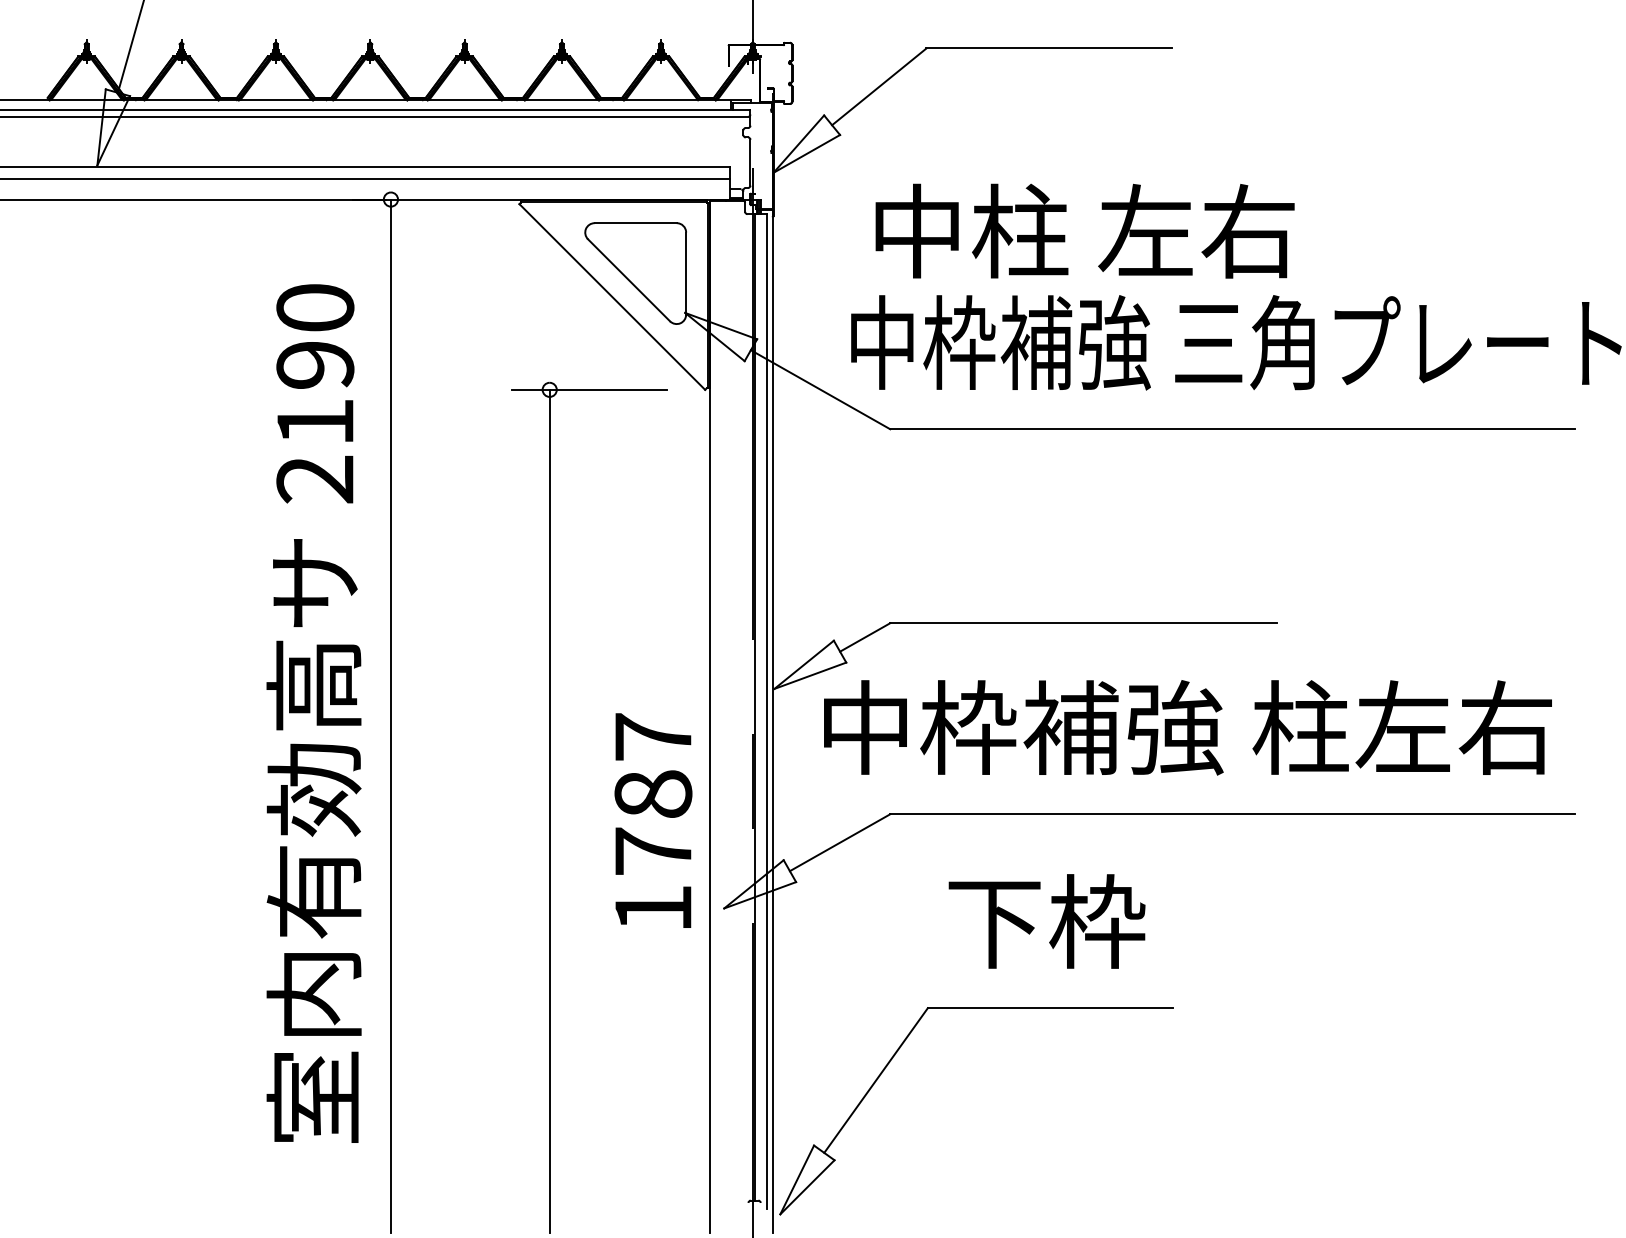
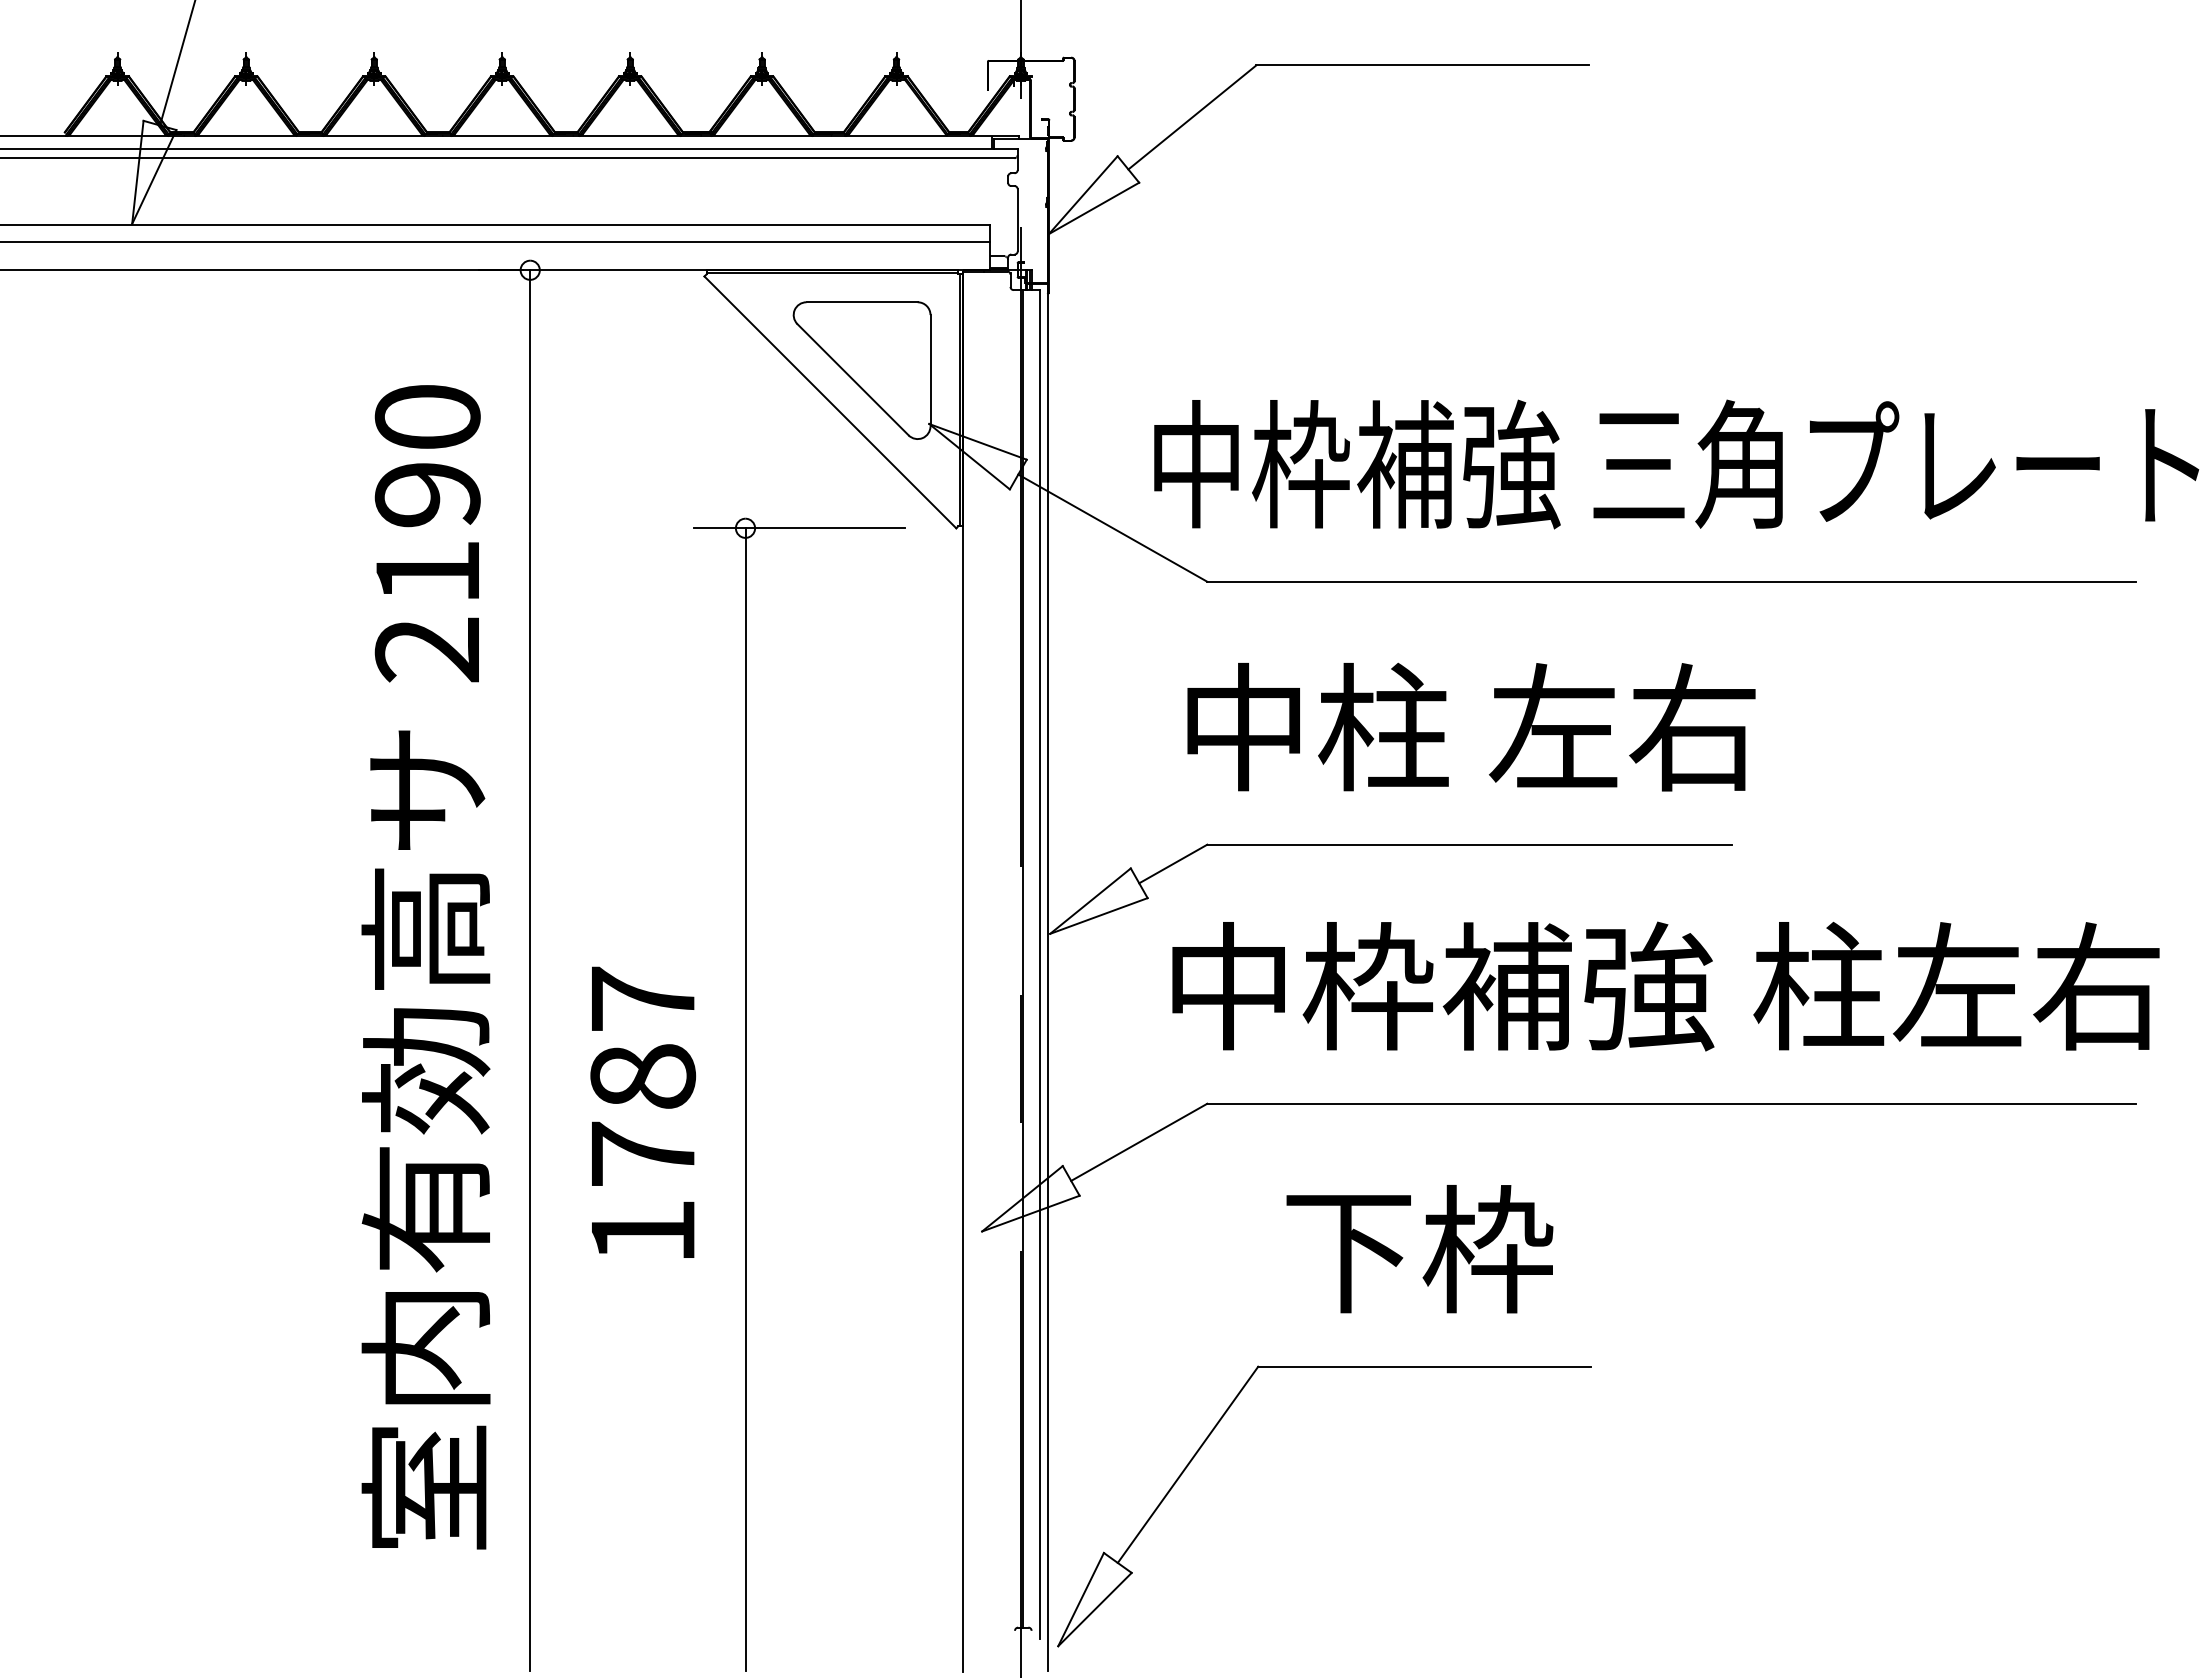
text: (1085, 230) -> (1471, 726), moved
text: (1187, 727) -> (1665, 986), moved
text: (653, 819) -> (643, 1111), moved

